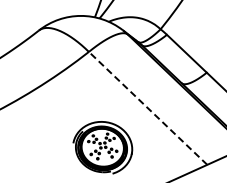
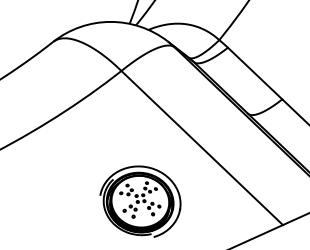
line: (148, 108) -> (202, 148), dashed -> solid

